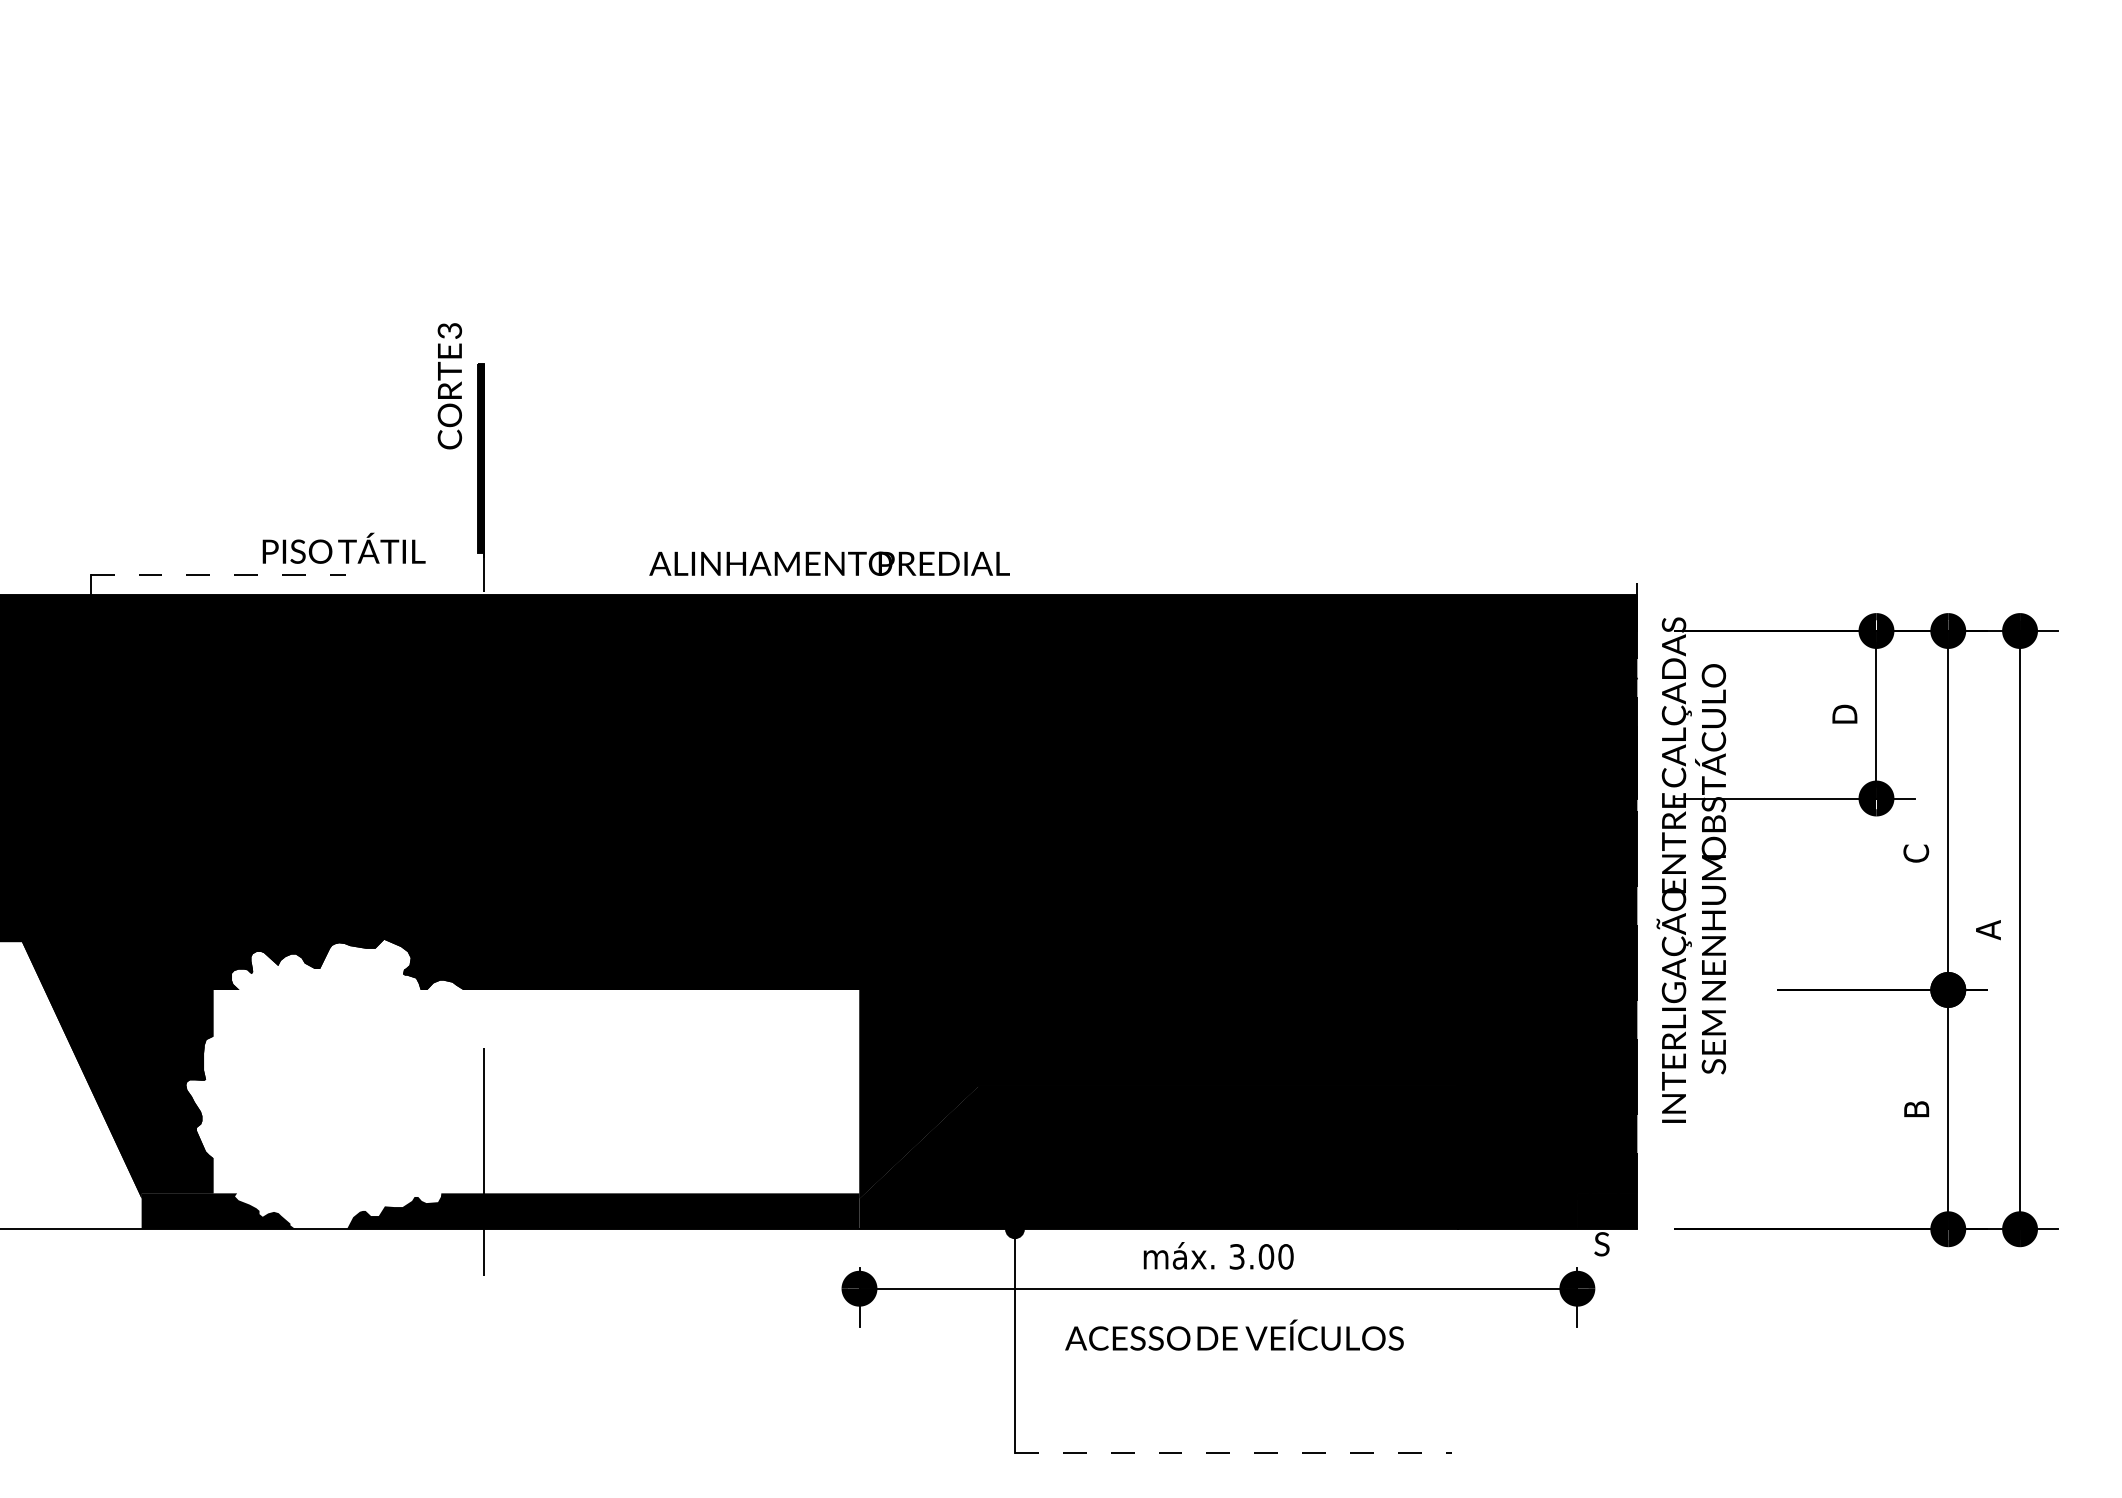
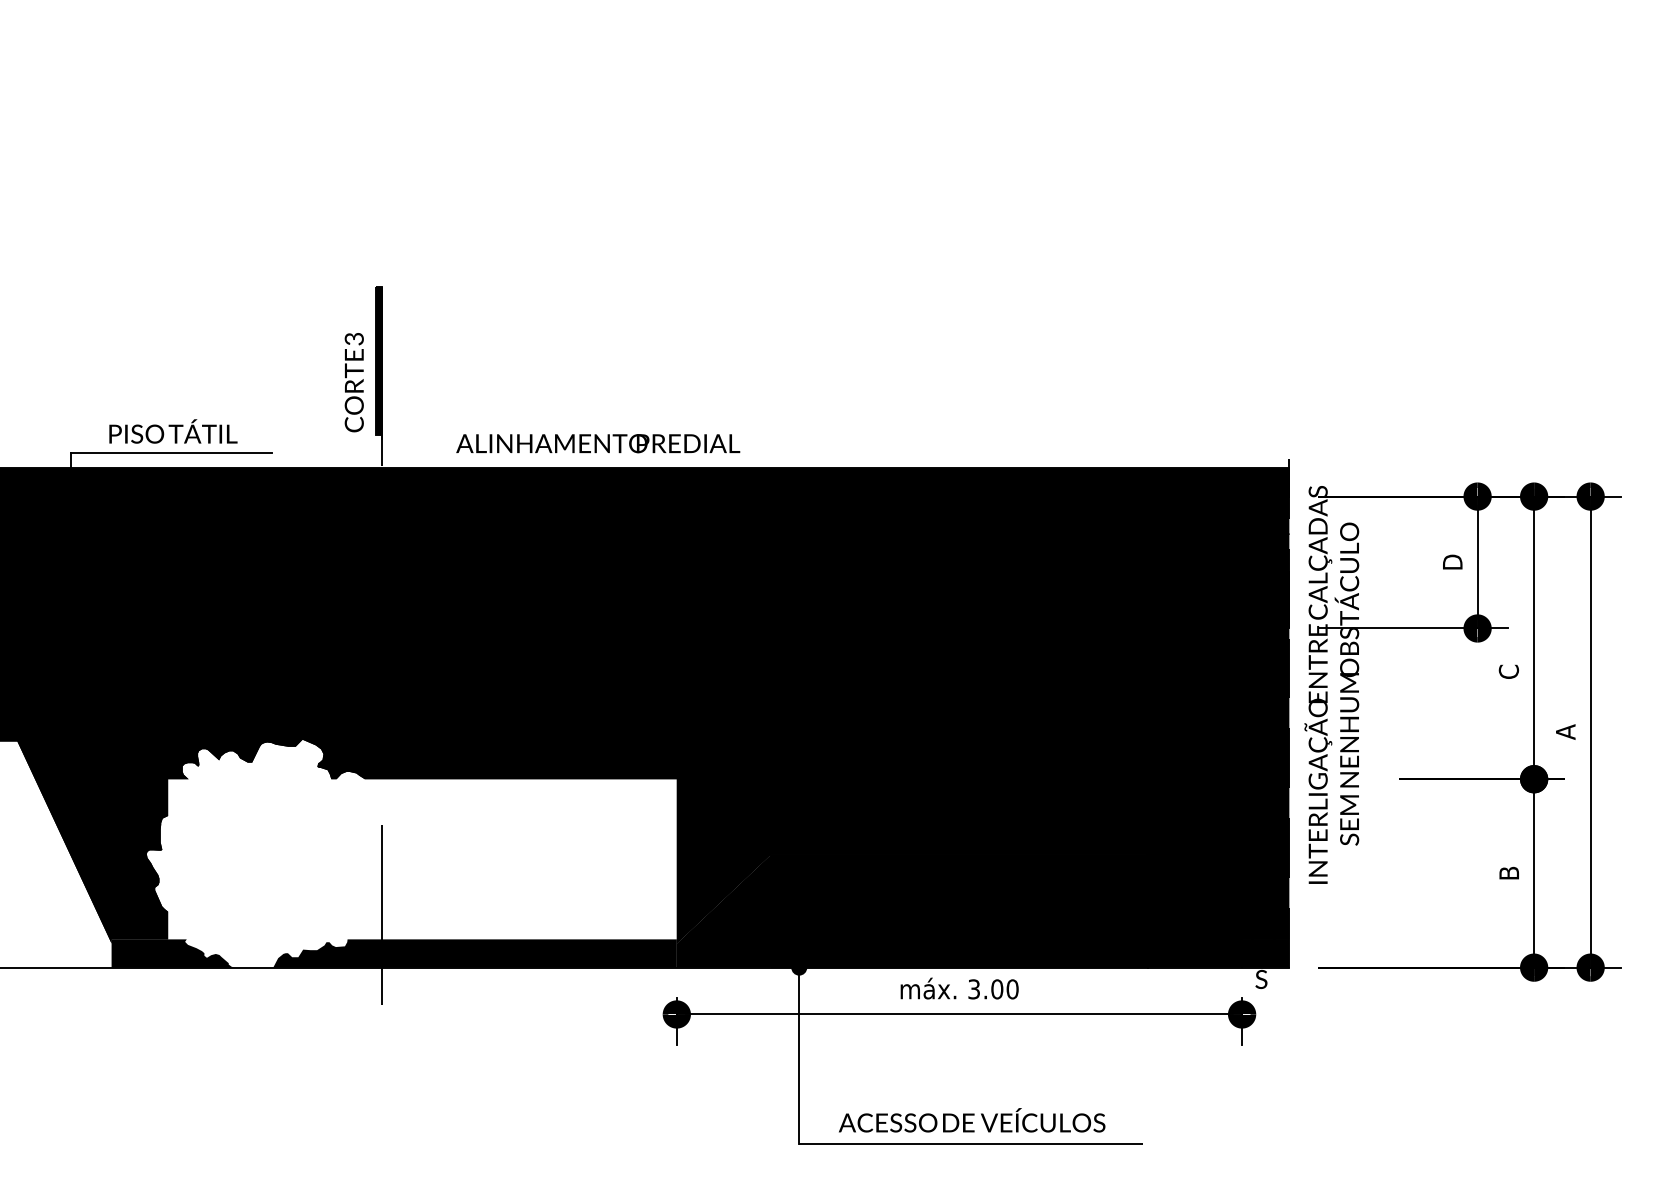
text: (449, 386) -> (354, 382), moved
text: (343, 547) -> (172, 430), moved
text: (829, 563) -> (598, 443), moved
line: (218, 575) -> (172, 452), dashed -> solid
text: (1234, 1334) -> (972, 1119), moved
line: (1233, 1453) -> (971, 1144), dashed -> solid

